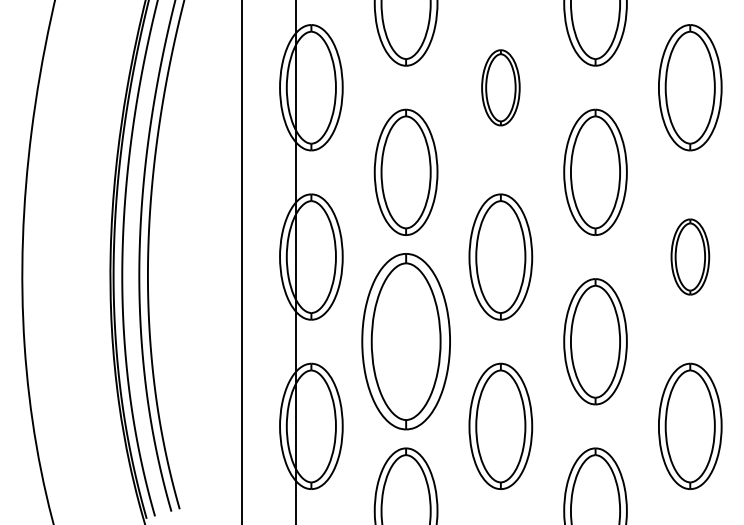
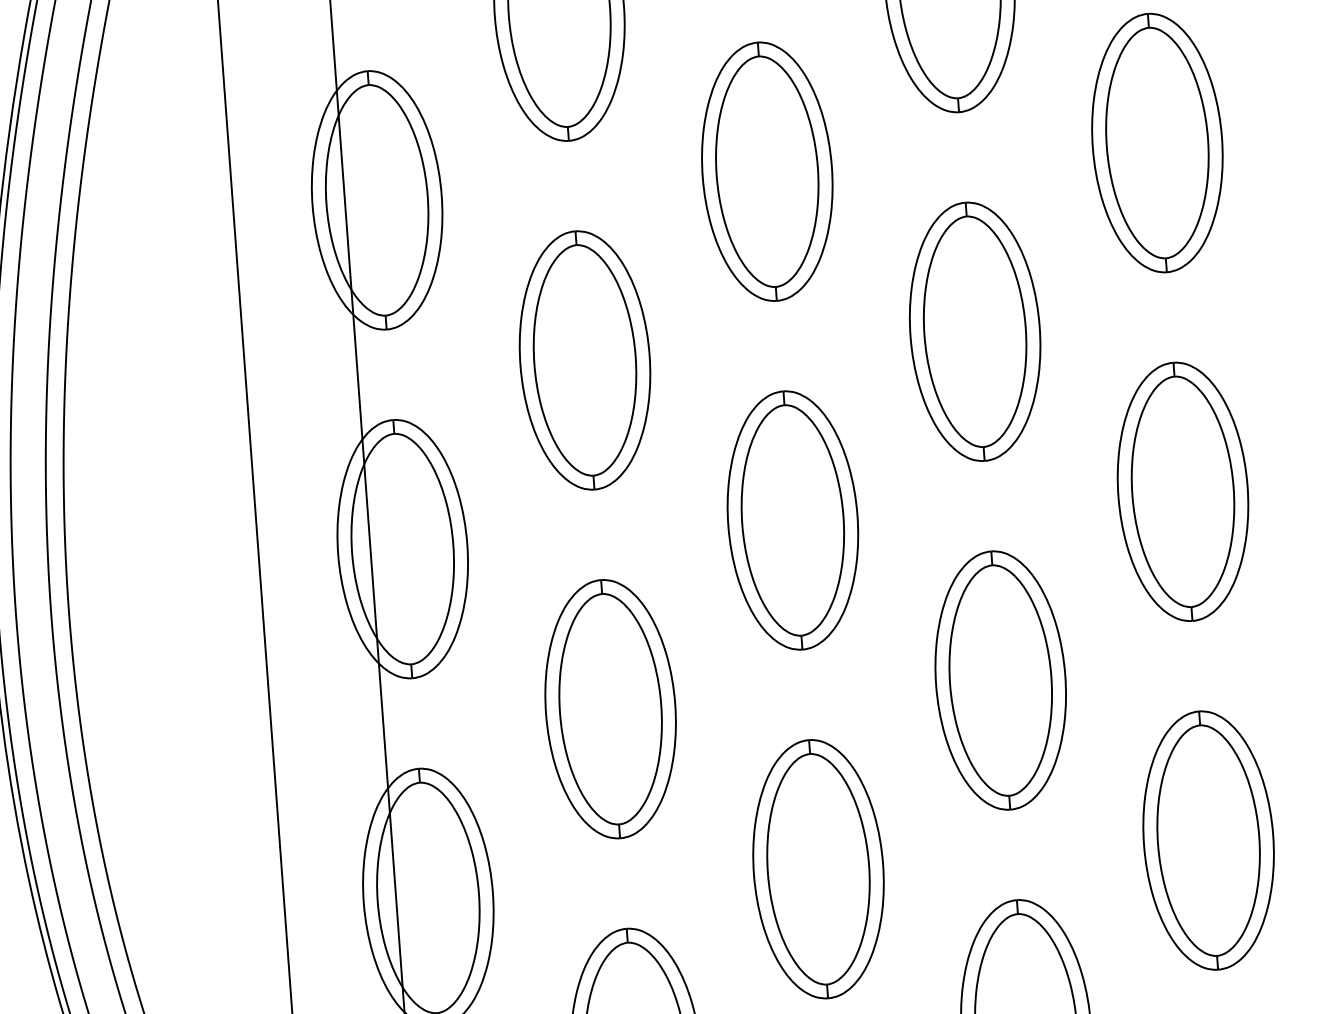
part: (500, 87) -> (766, 171), size x1.67
part: (690, 256) -> (1183, 490), size x1.67
part: (405, 341) -> (609, 708), size x0.71

